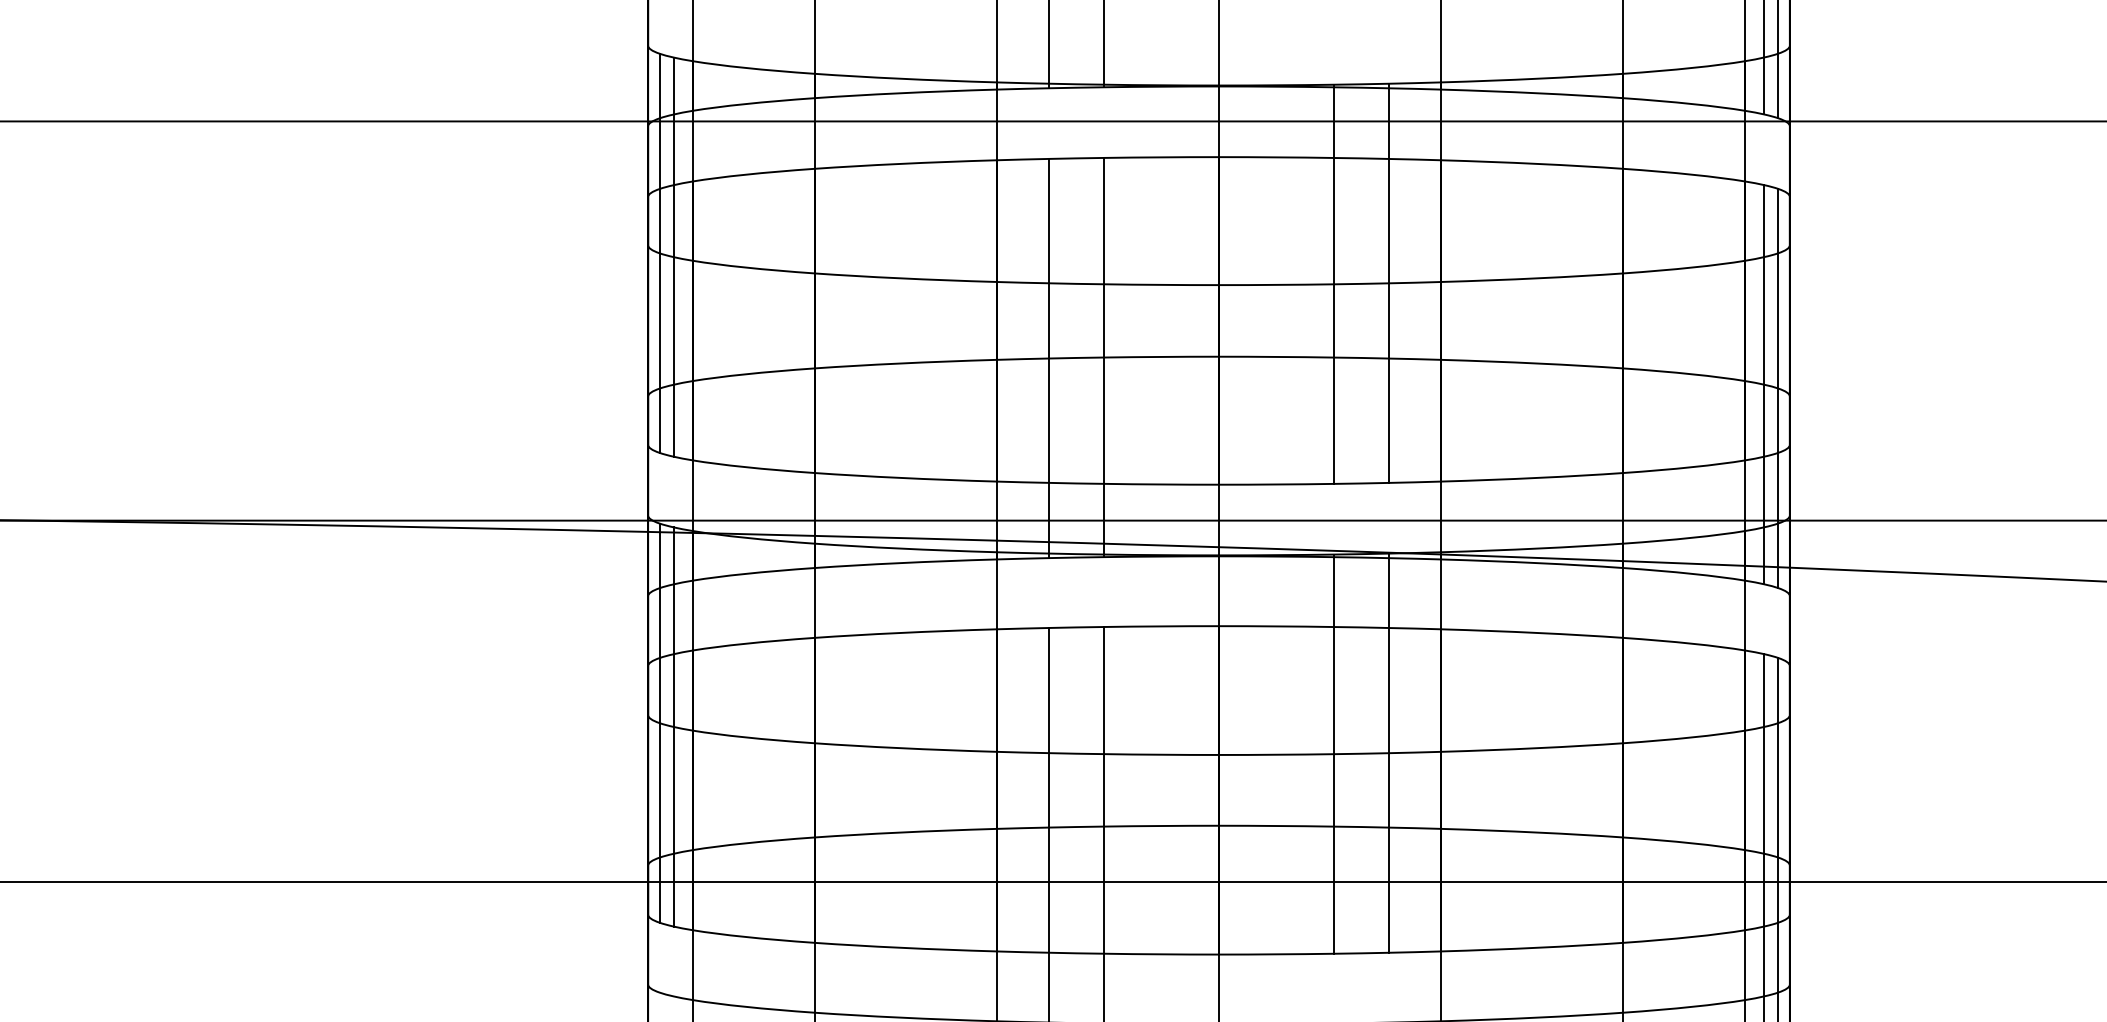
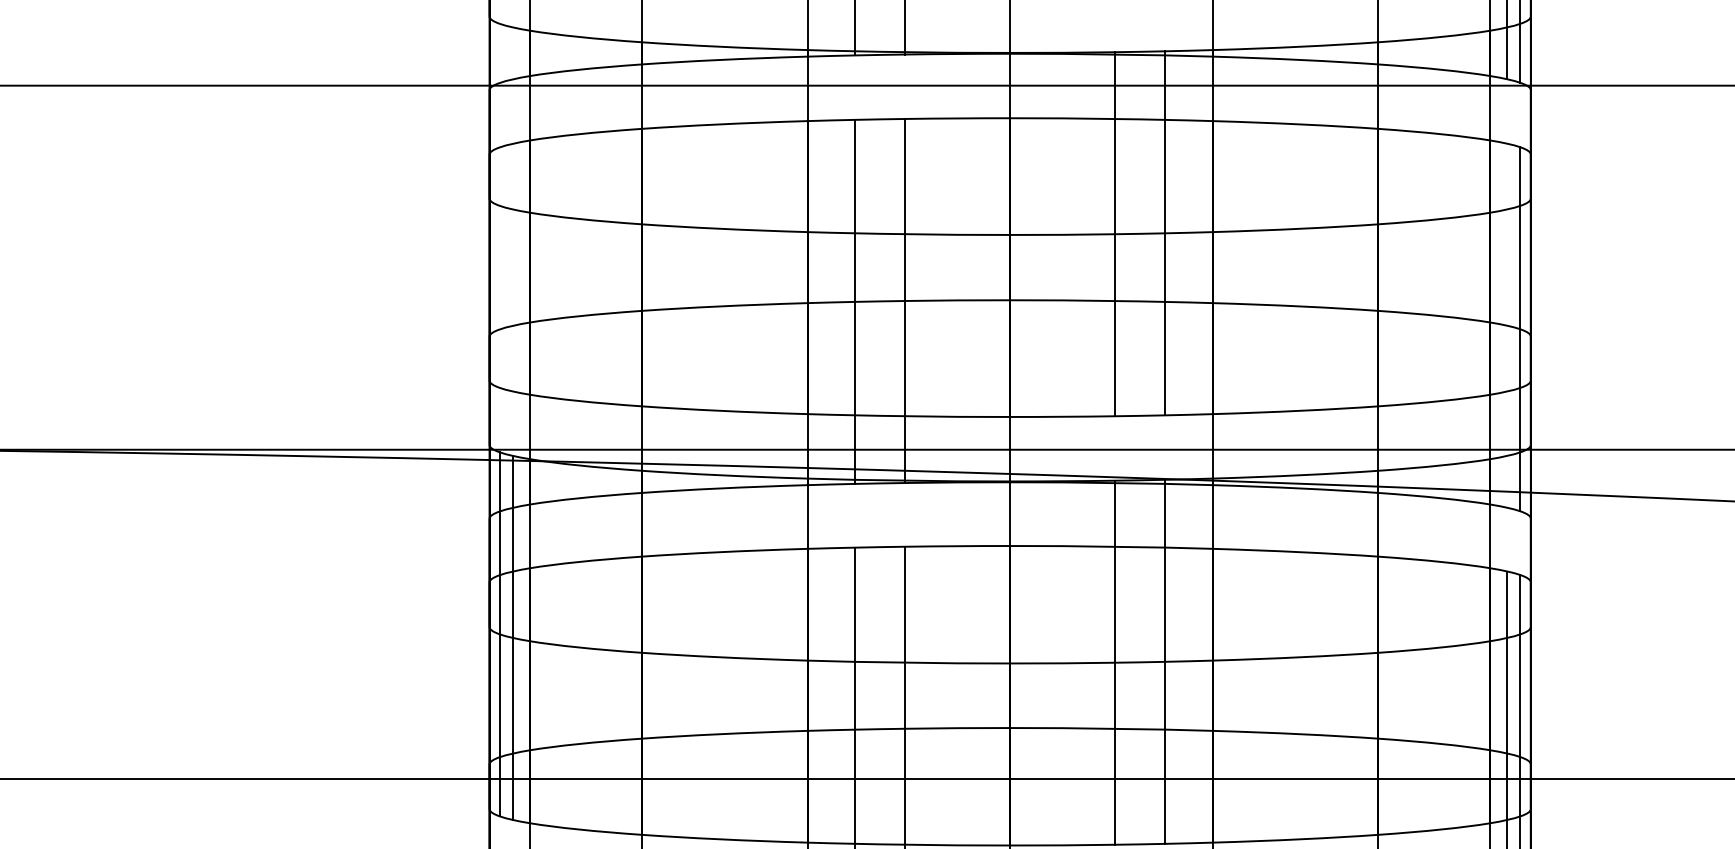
line: (659, 252) -> (499, 205), removed
line: (673, 256) -> (512, 208), removed
line: (1764, 384) -> (1507, 325), removed

